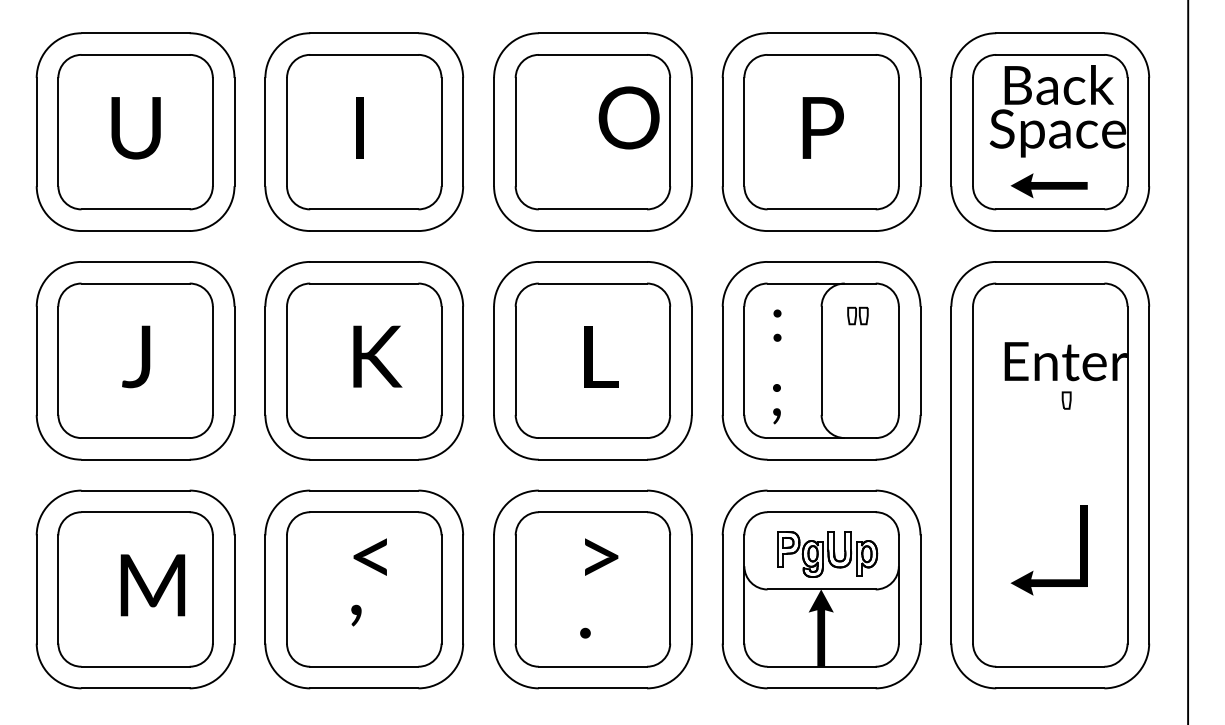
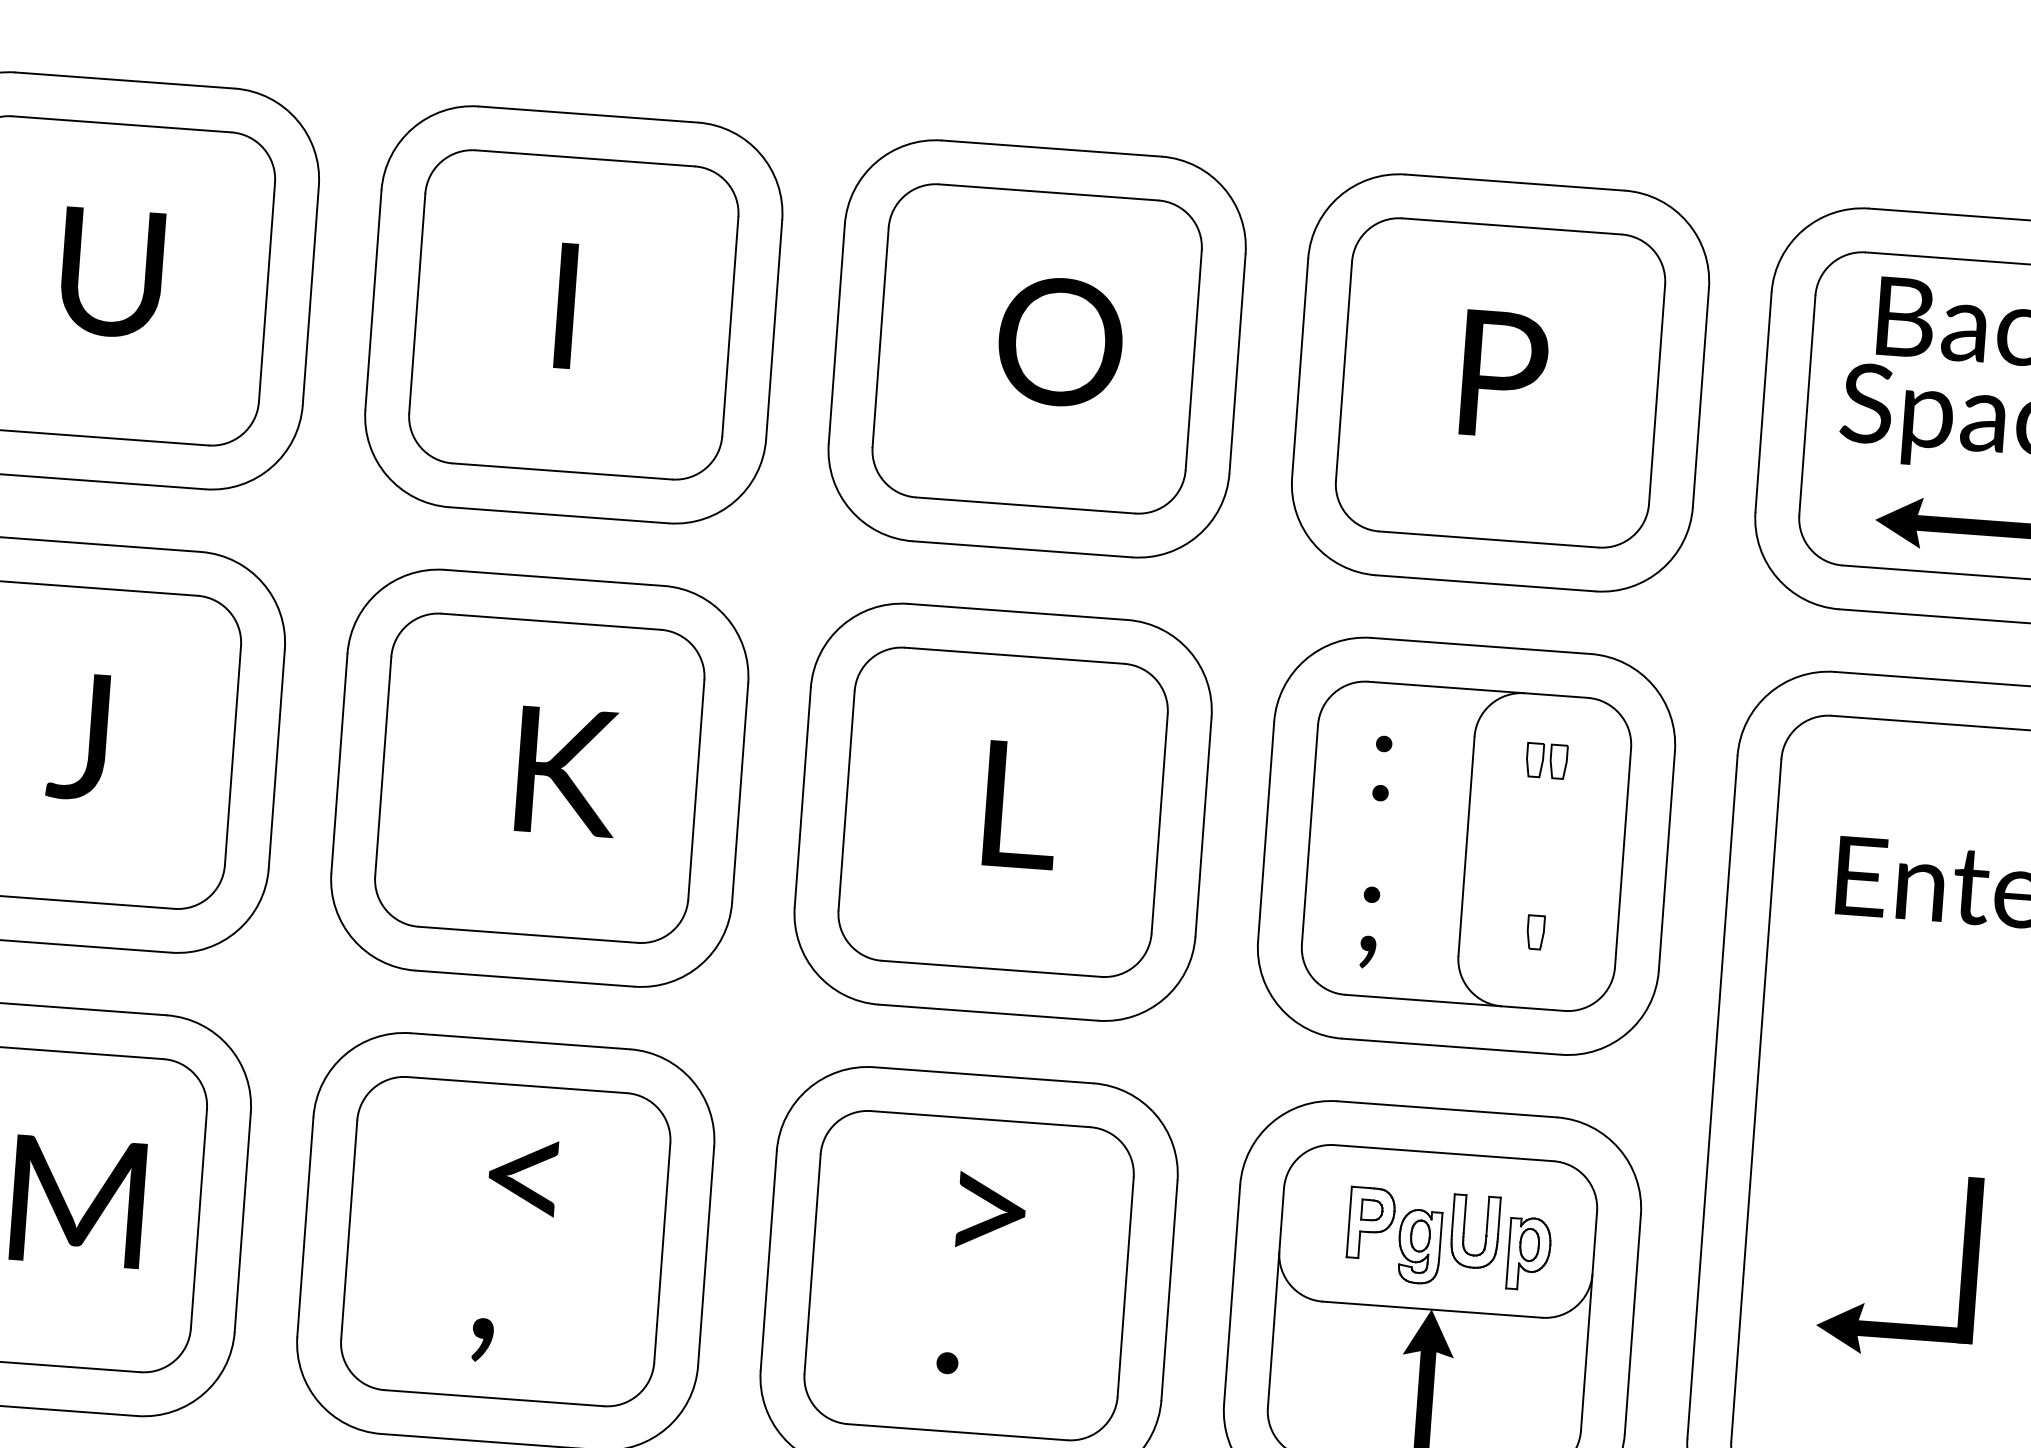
text: (628, 117) -> (1059, 341), moved
part: (1066, 400) -> (1535, 932), moved
text: (356, 615) -> (482, 1339), moved

